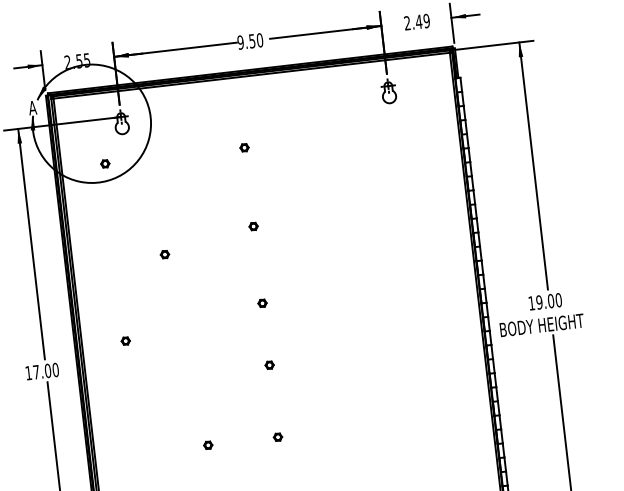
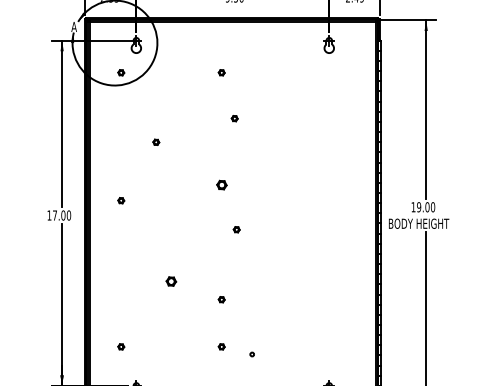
part: (253, 226) -> (234, 118), moved
part: (262, 302) -> (221, 184), size x1.6
part: (269, 364) -> (236, 229), moved
part: (277, 436) -> (221, 299), moved
part: (208, 444) -> (171, 281), size x1.6

